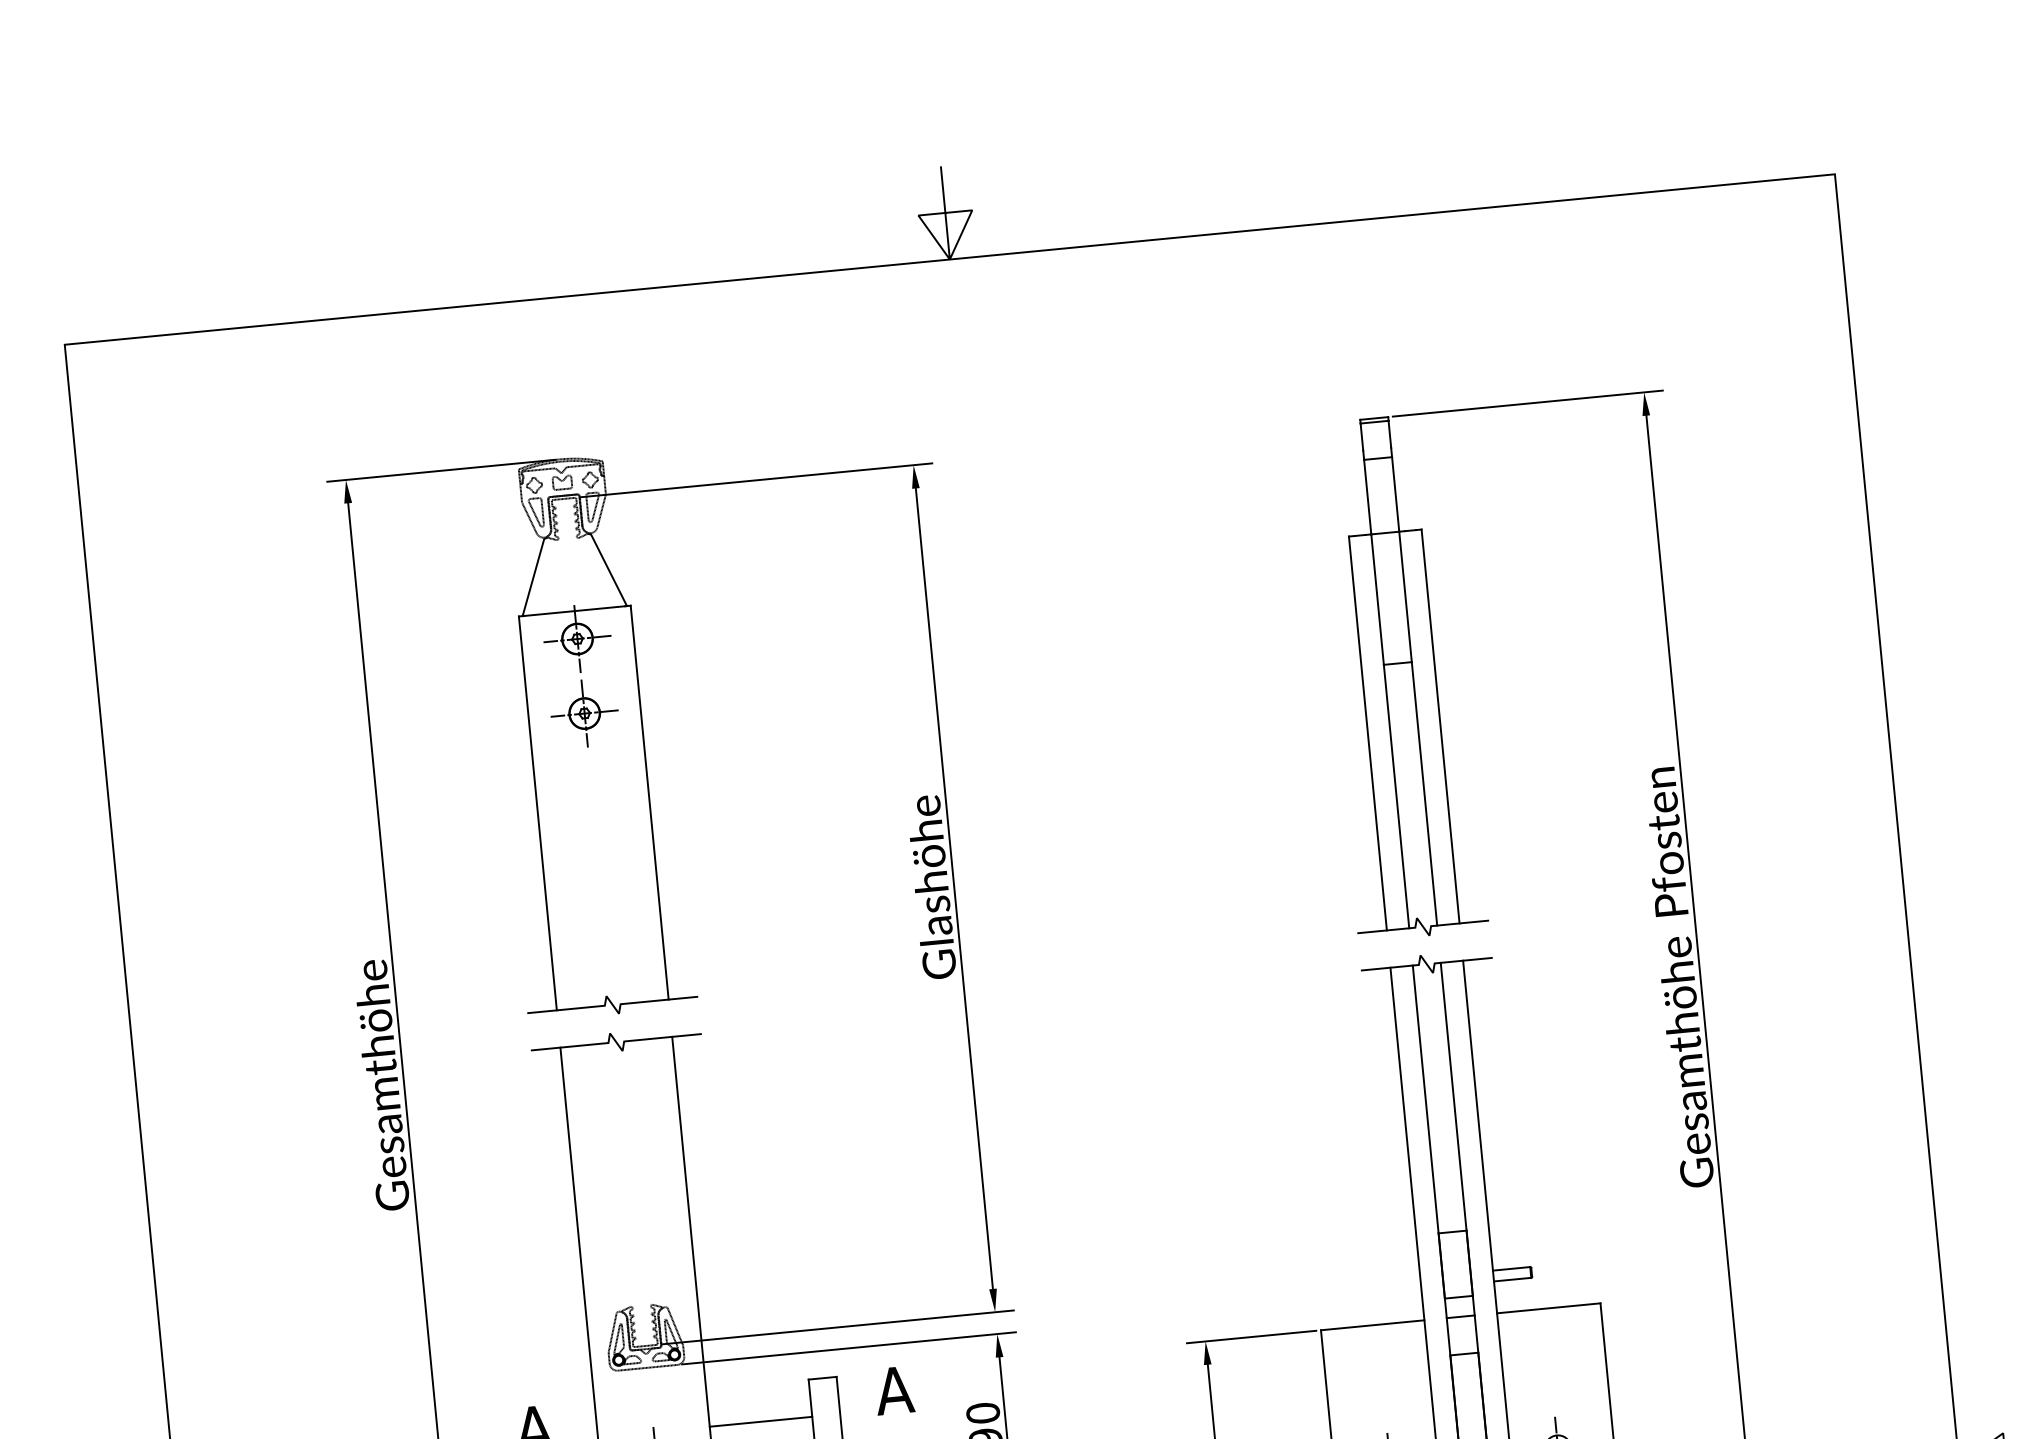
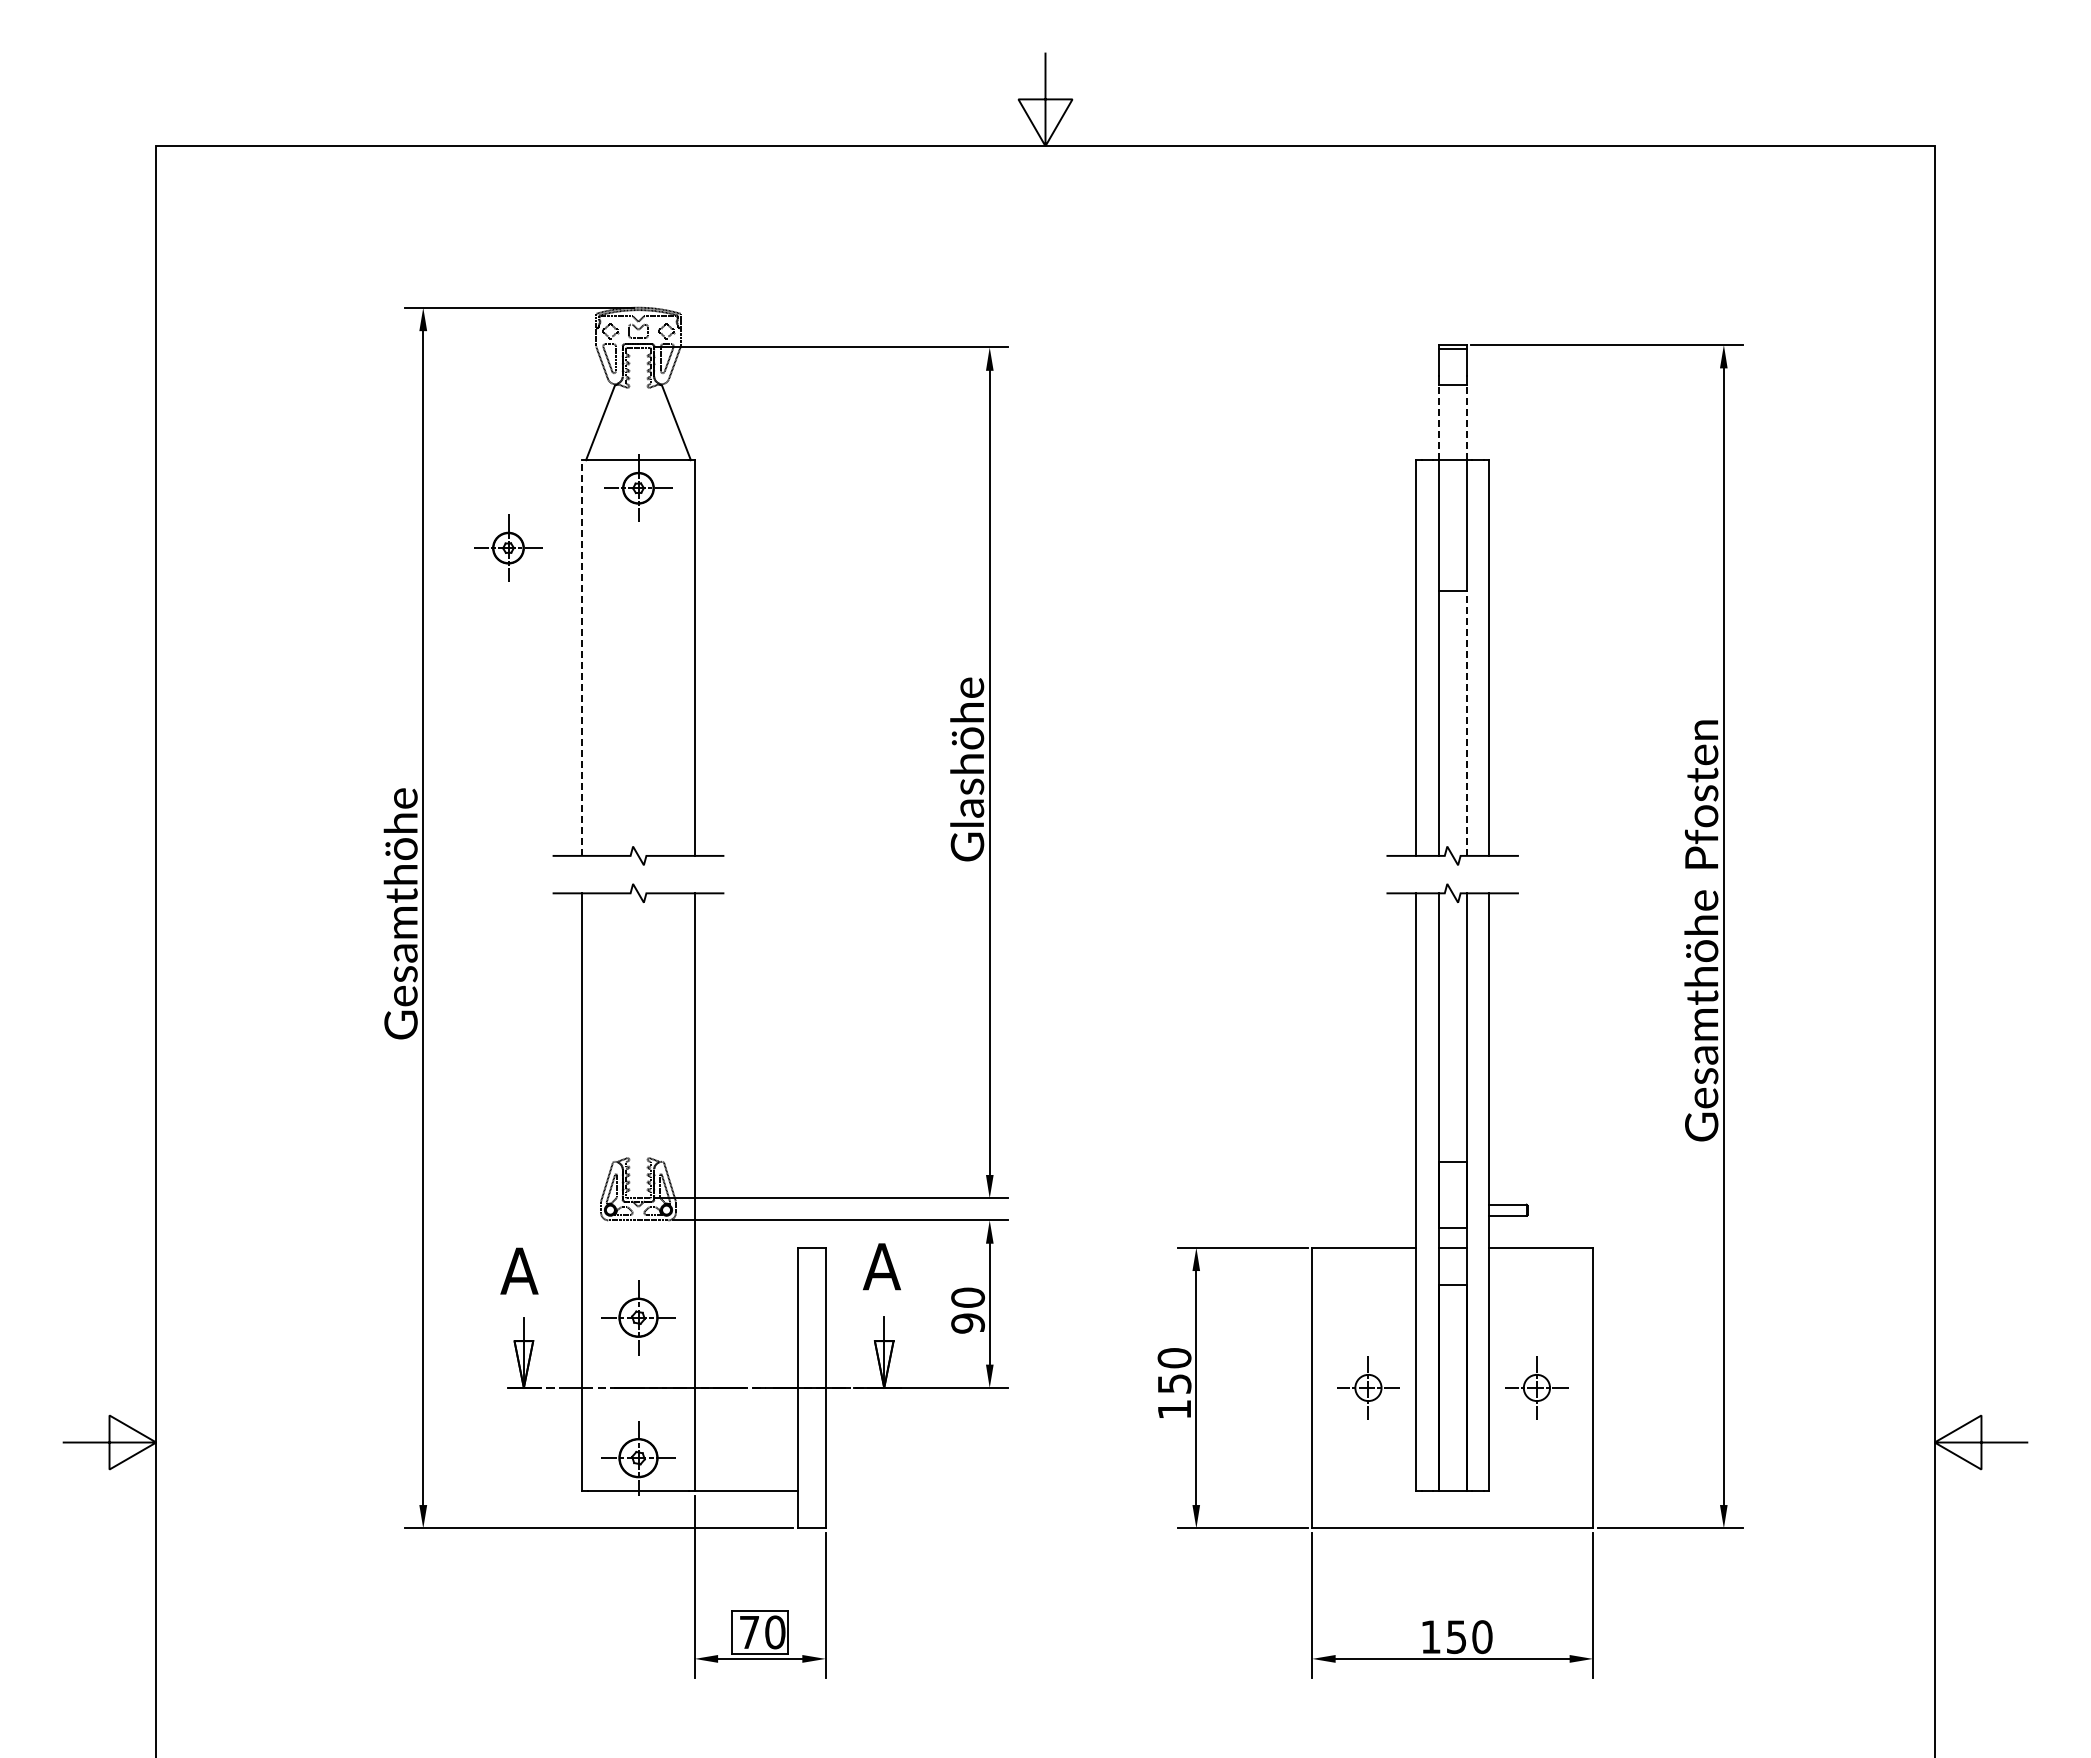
line: (1395, 494) -> (1466, 422), solid -> dashed
line: (1367, 496) -> (1438, 422), solid -> dashed
part: (584, 712) -> (508, 547), moved
line: (1424, 793) -> (1466, 723), solid -> dashed
line: (538, 813) -> (582, 658), solid -> dashed
line: (760, 1422) -> (745, 1285), removed

